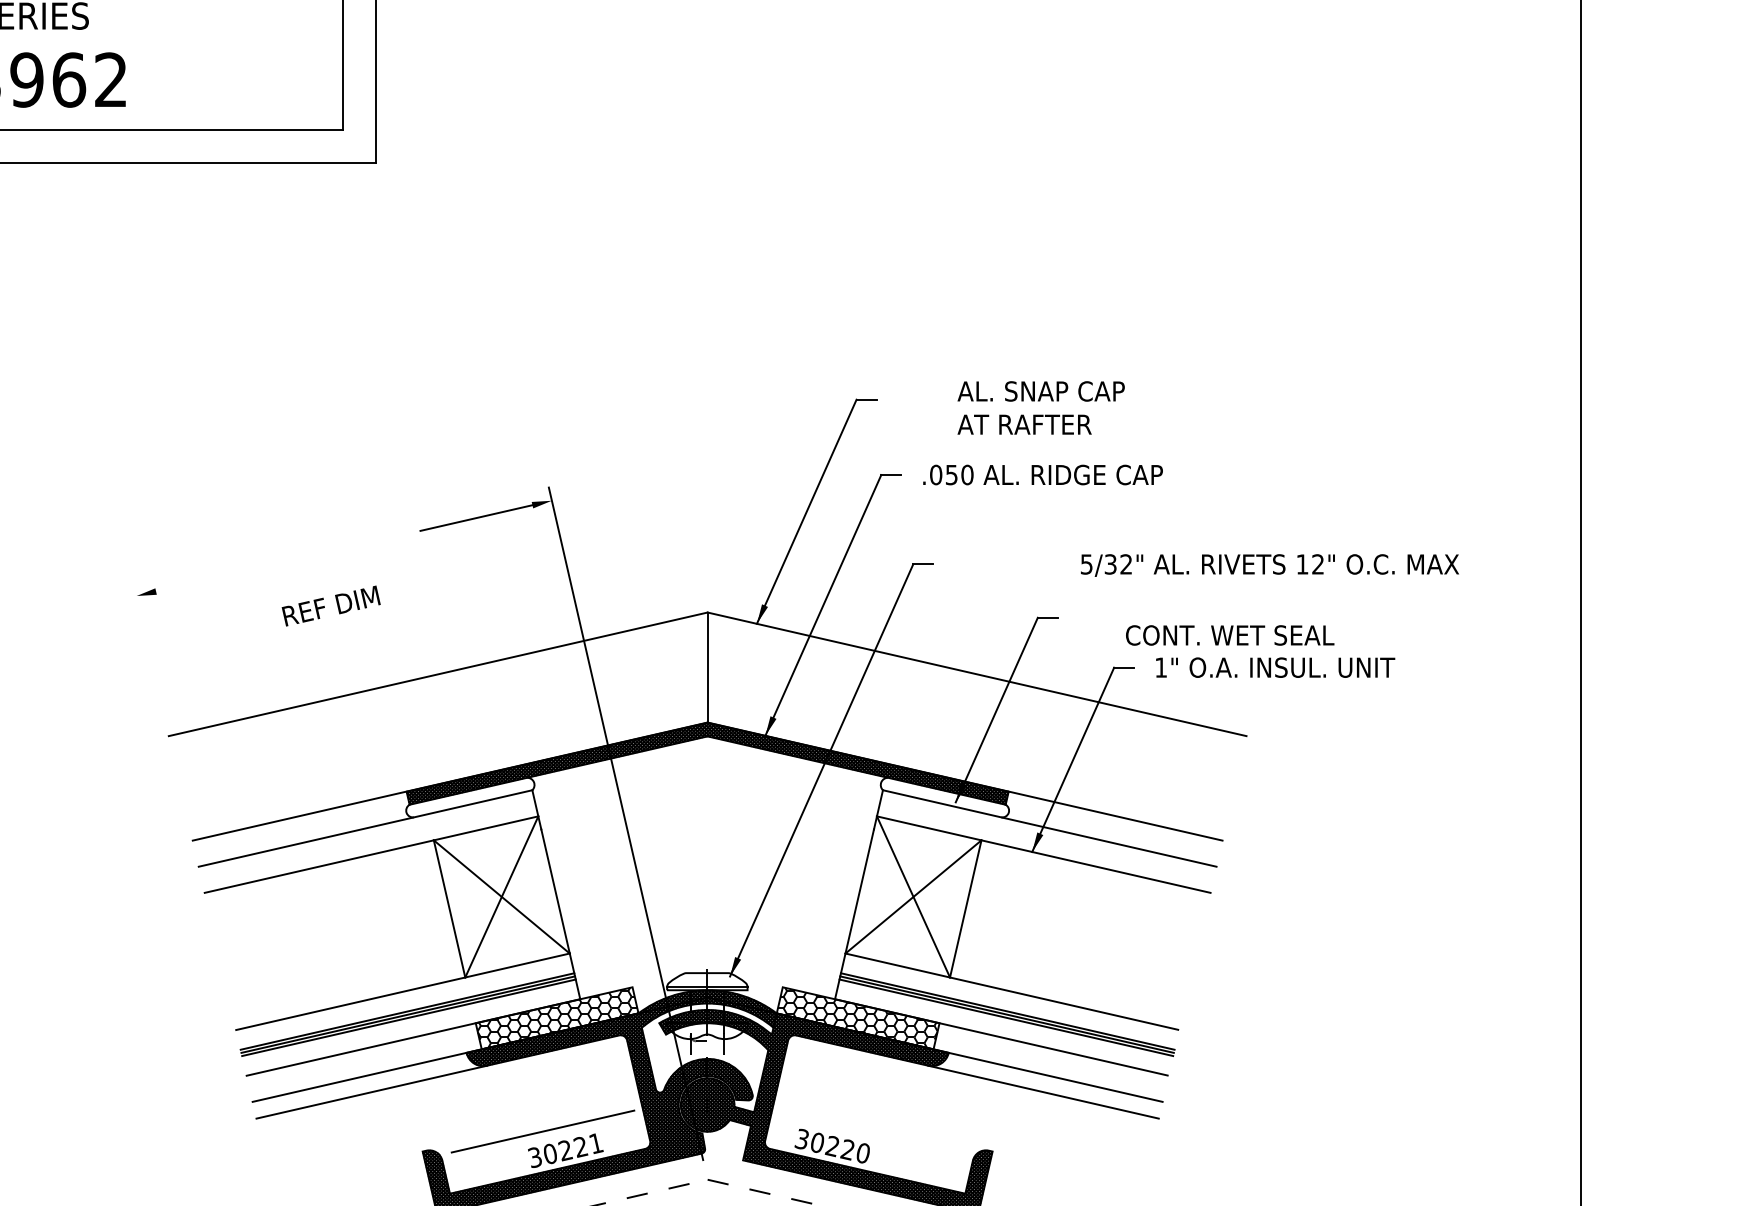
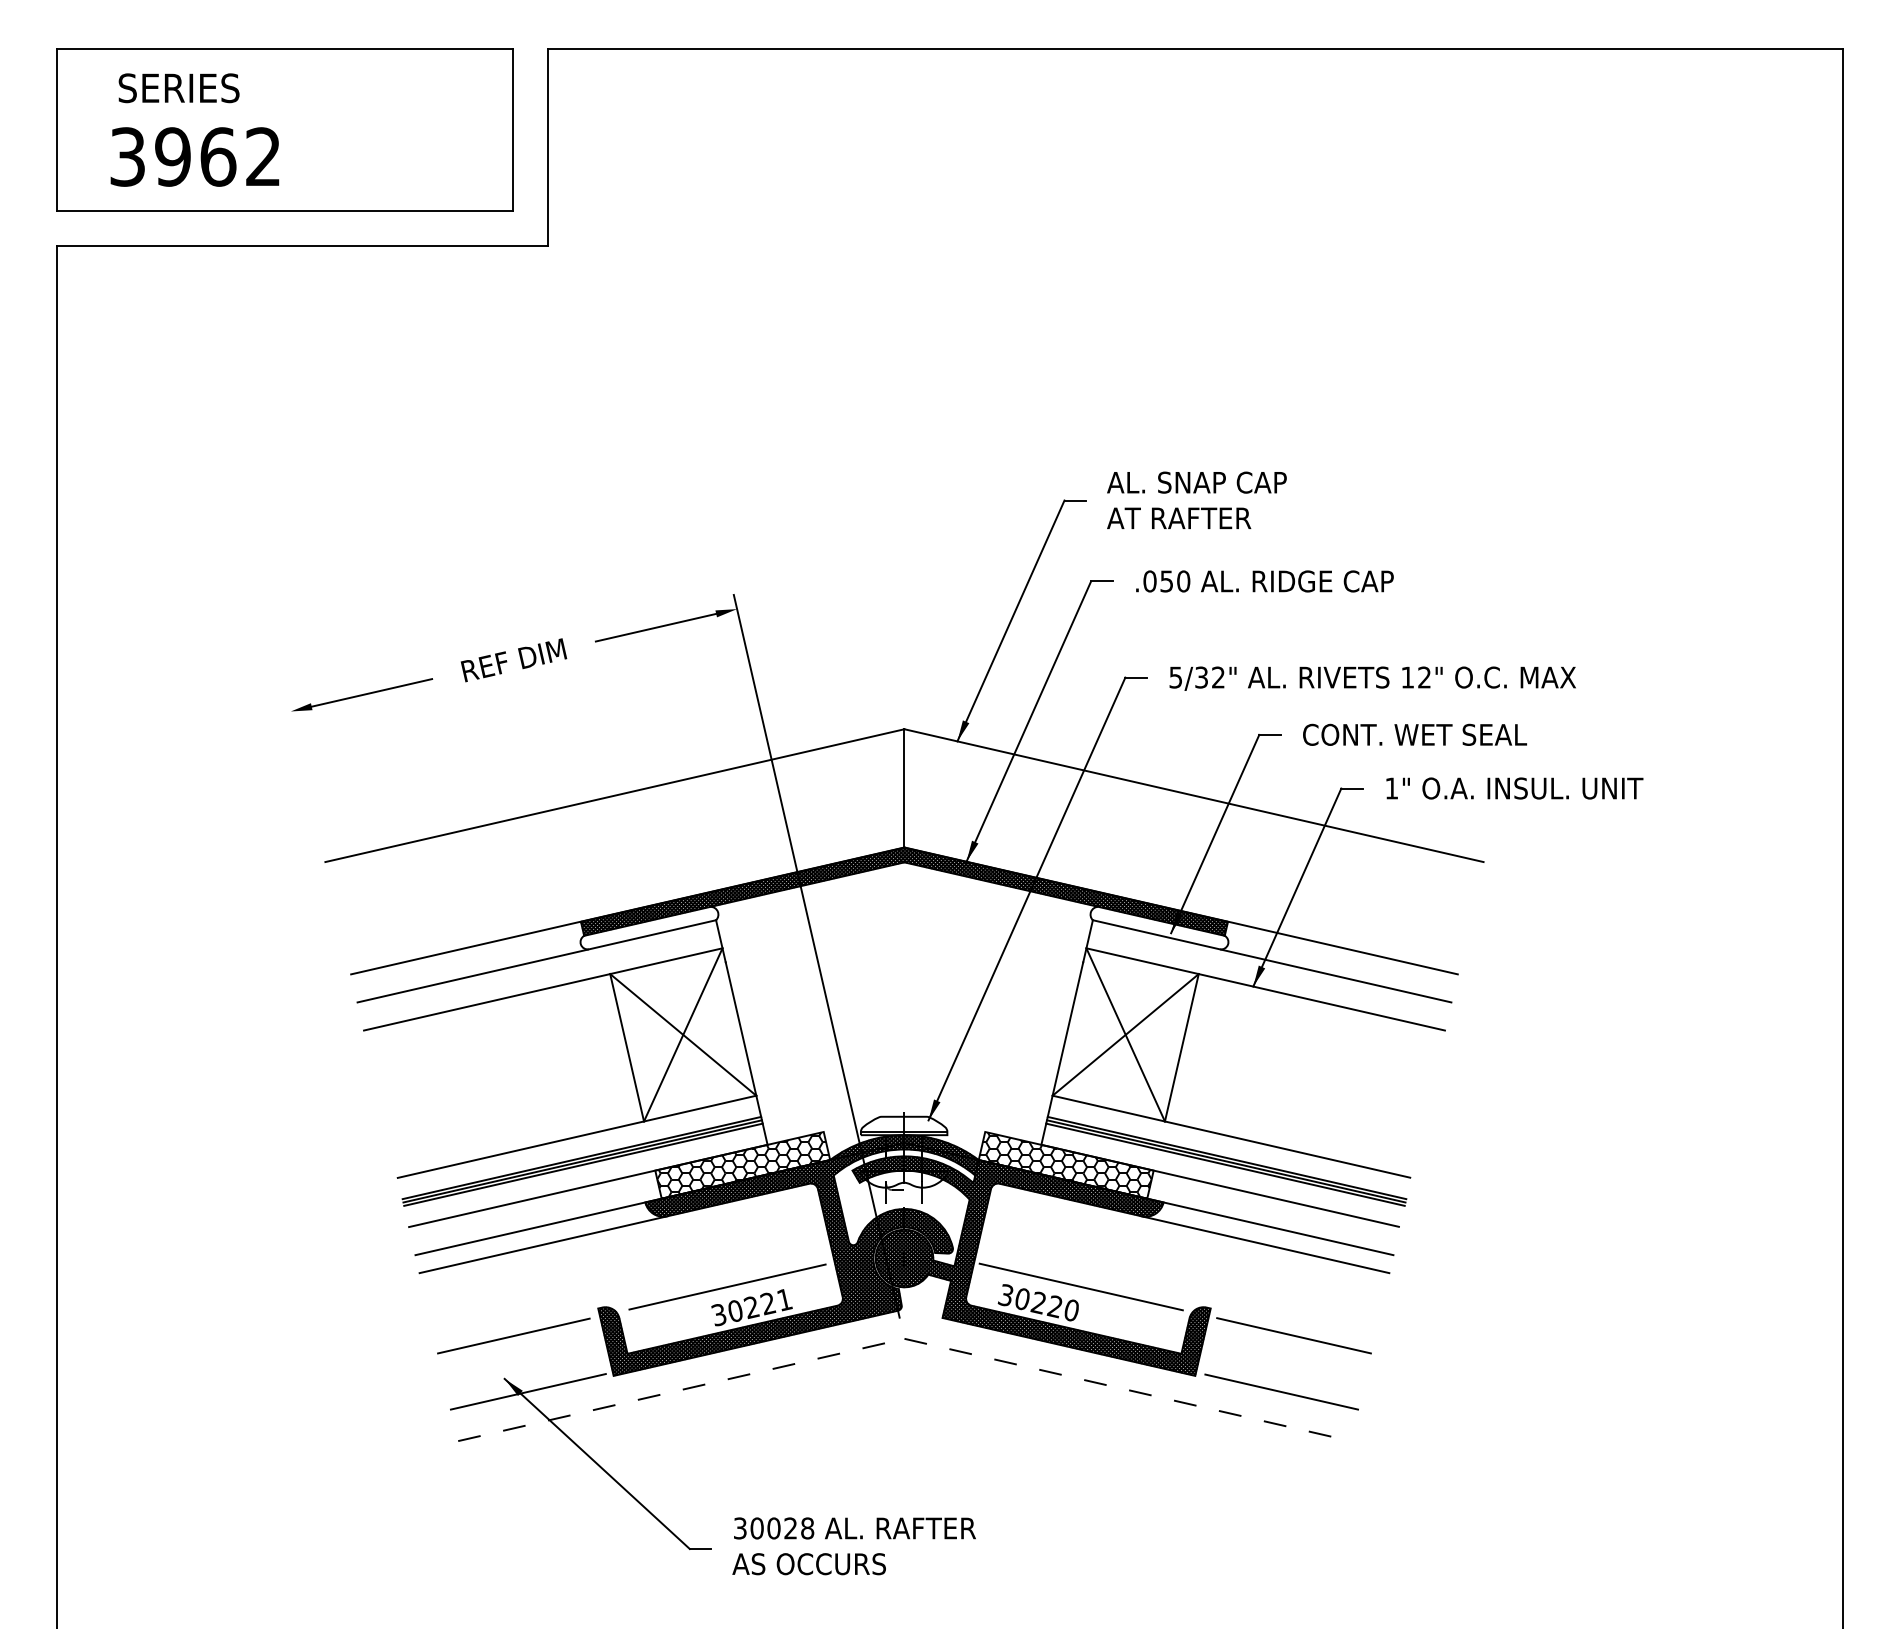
text: (1040, 407) -> (1196, 499), moved
text: (1269, 565) -> (1372, 678), moved
line: (211, 578) -> (371, 692), added
text: (330, 606) -> (513, 660), moved
text: (1229, 635) -> (1414, 734), moved
line: (871, 1131) -> (1080, 1286), added
line: (343, 1176) -> (513, 1335), added
line: (1069, 1176) -> (1293, 1335), added

